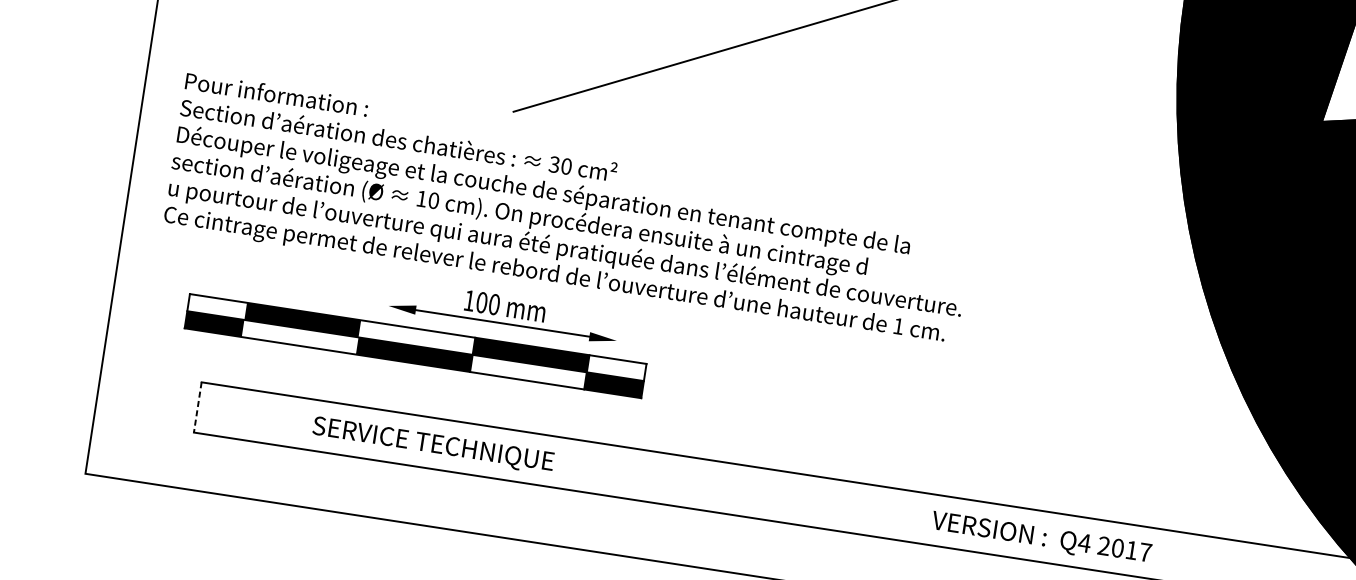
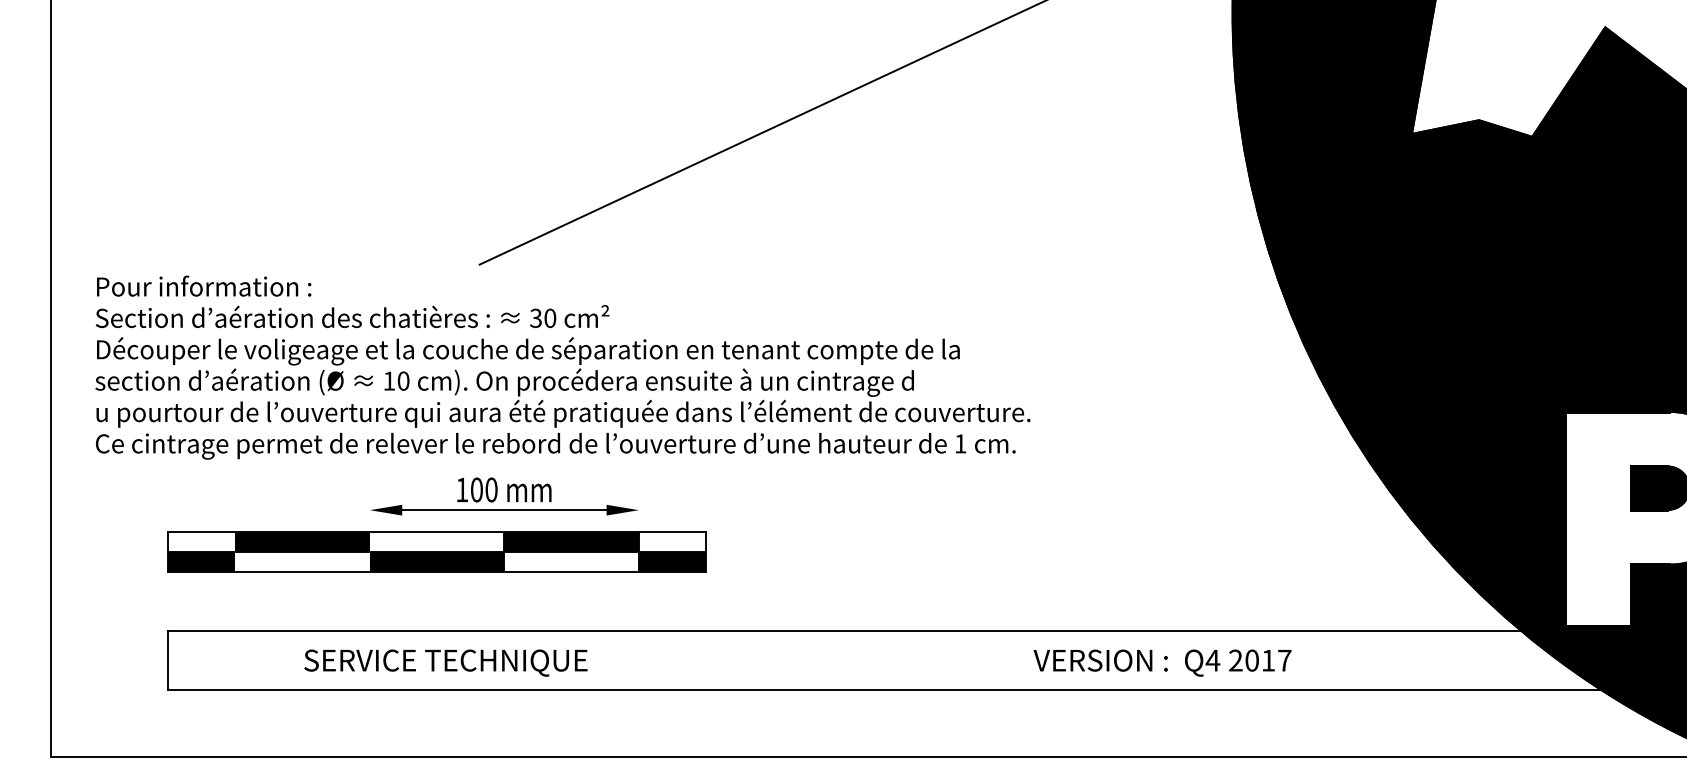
part: (415, 345) -> (436, 551), moved
line: (198, 407) -> (168, 660), dashed -> solid

